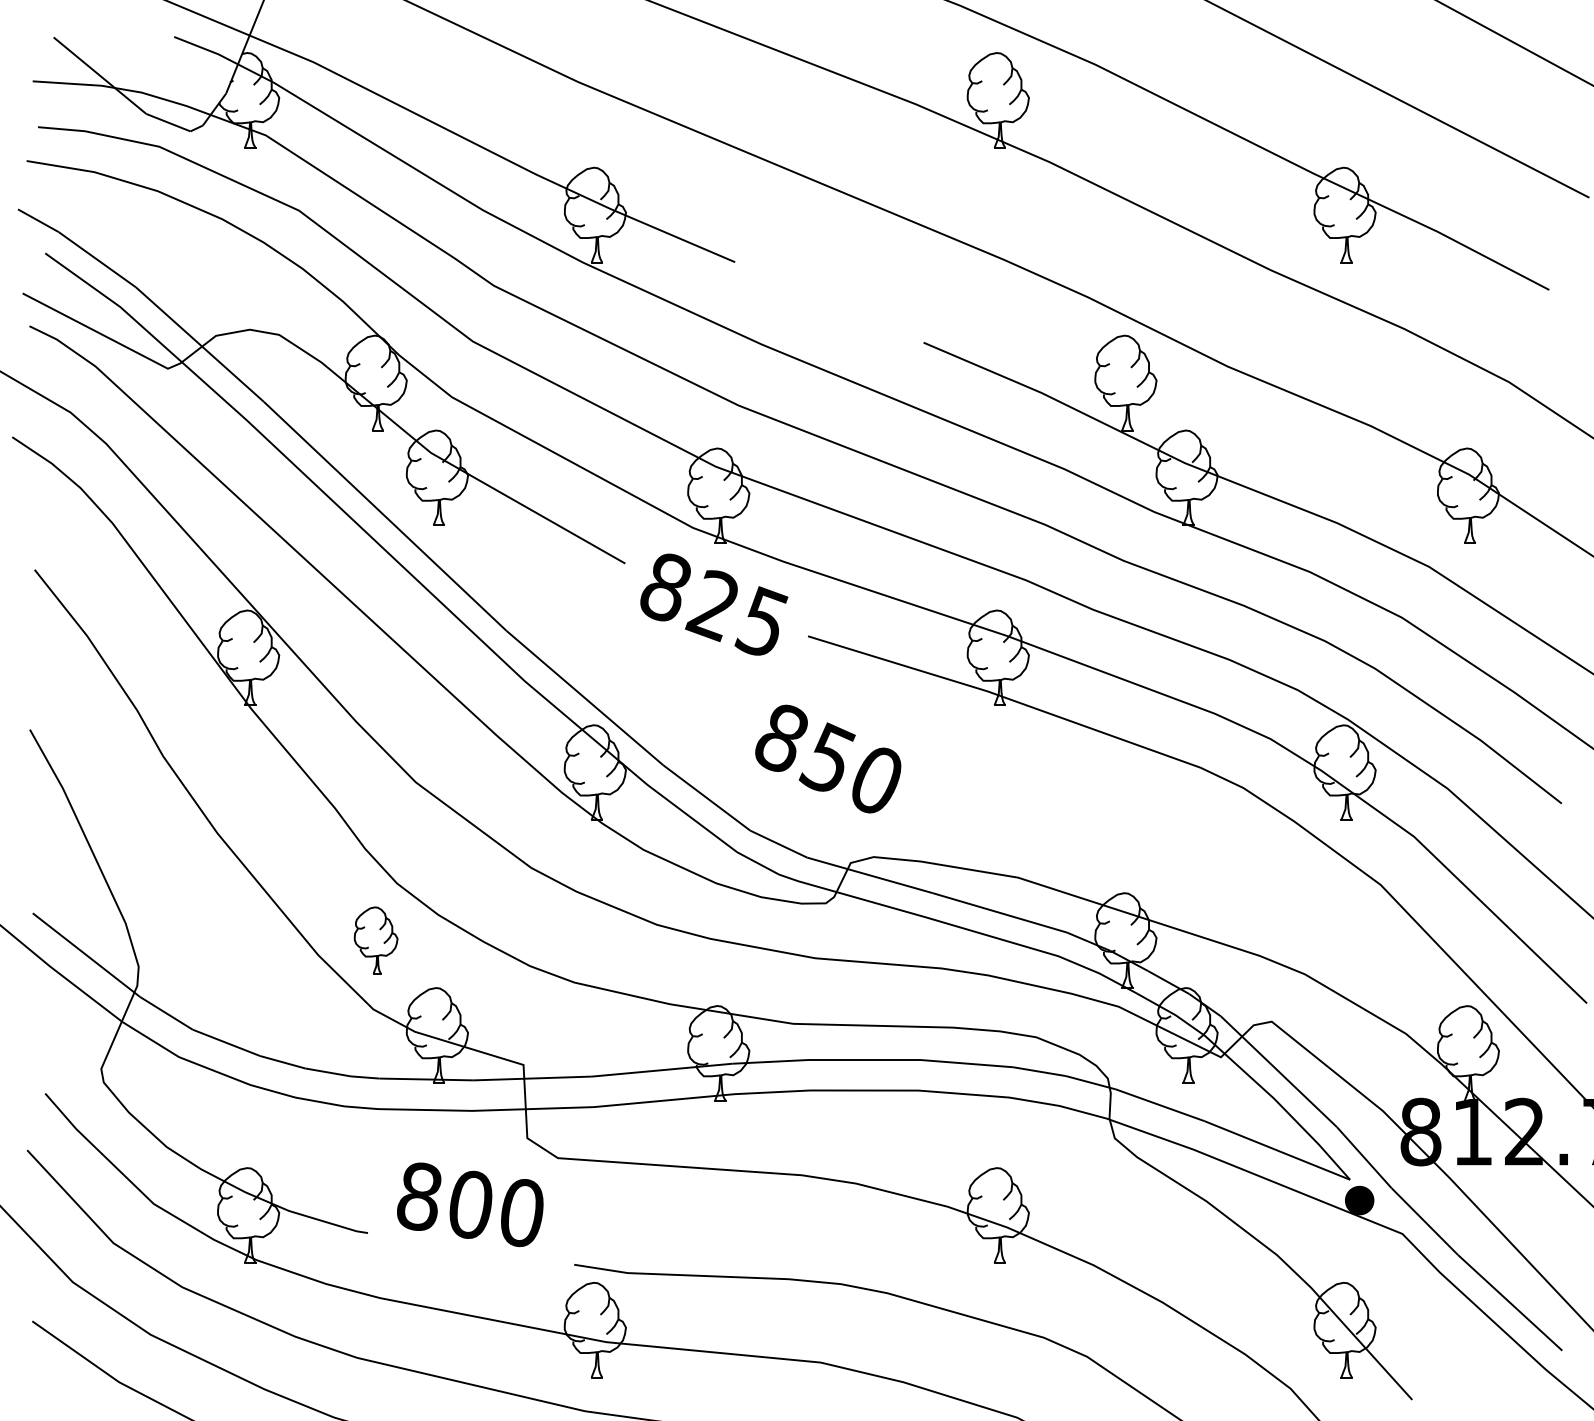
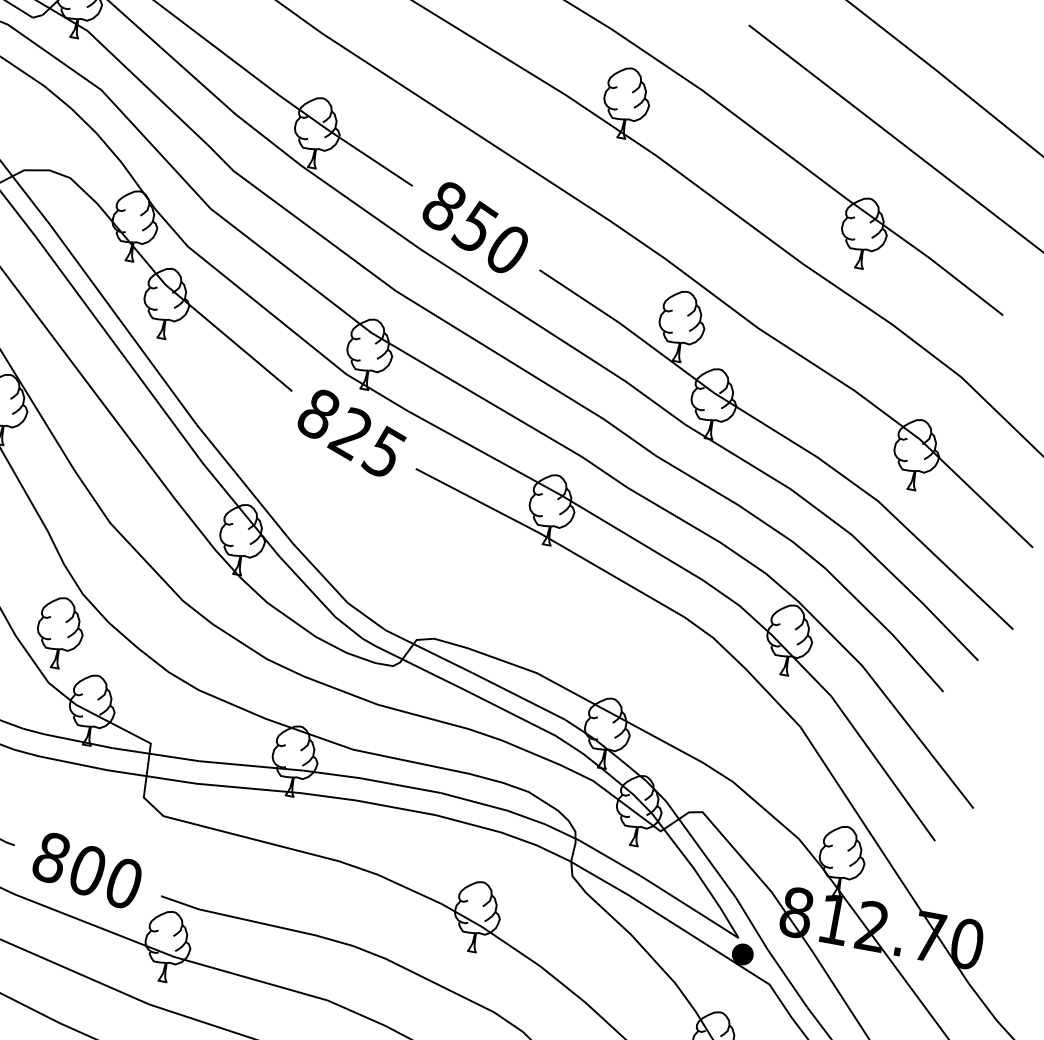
text: (828, 758) -> (475, 227), moved
part: (375, 940) -> (59, 632), size x1.43
text: (470, 1204) -> (87, 870), moved

